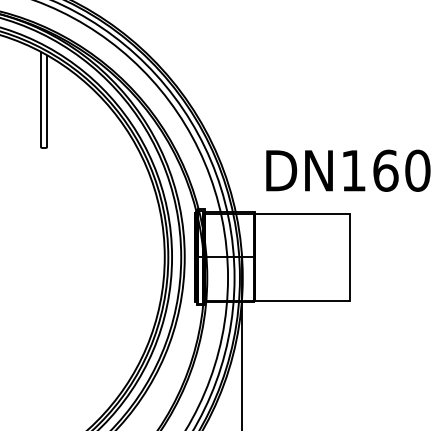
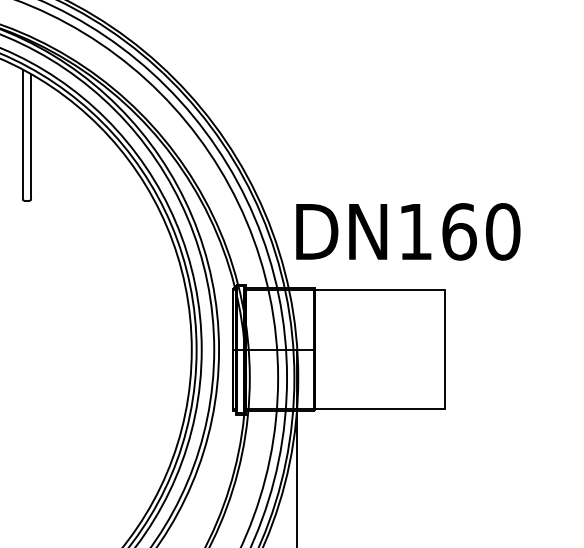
text: (348, 170) -> (408, 231), moved

